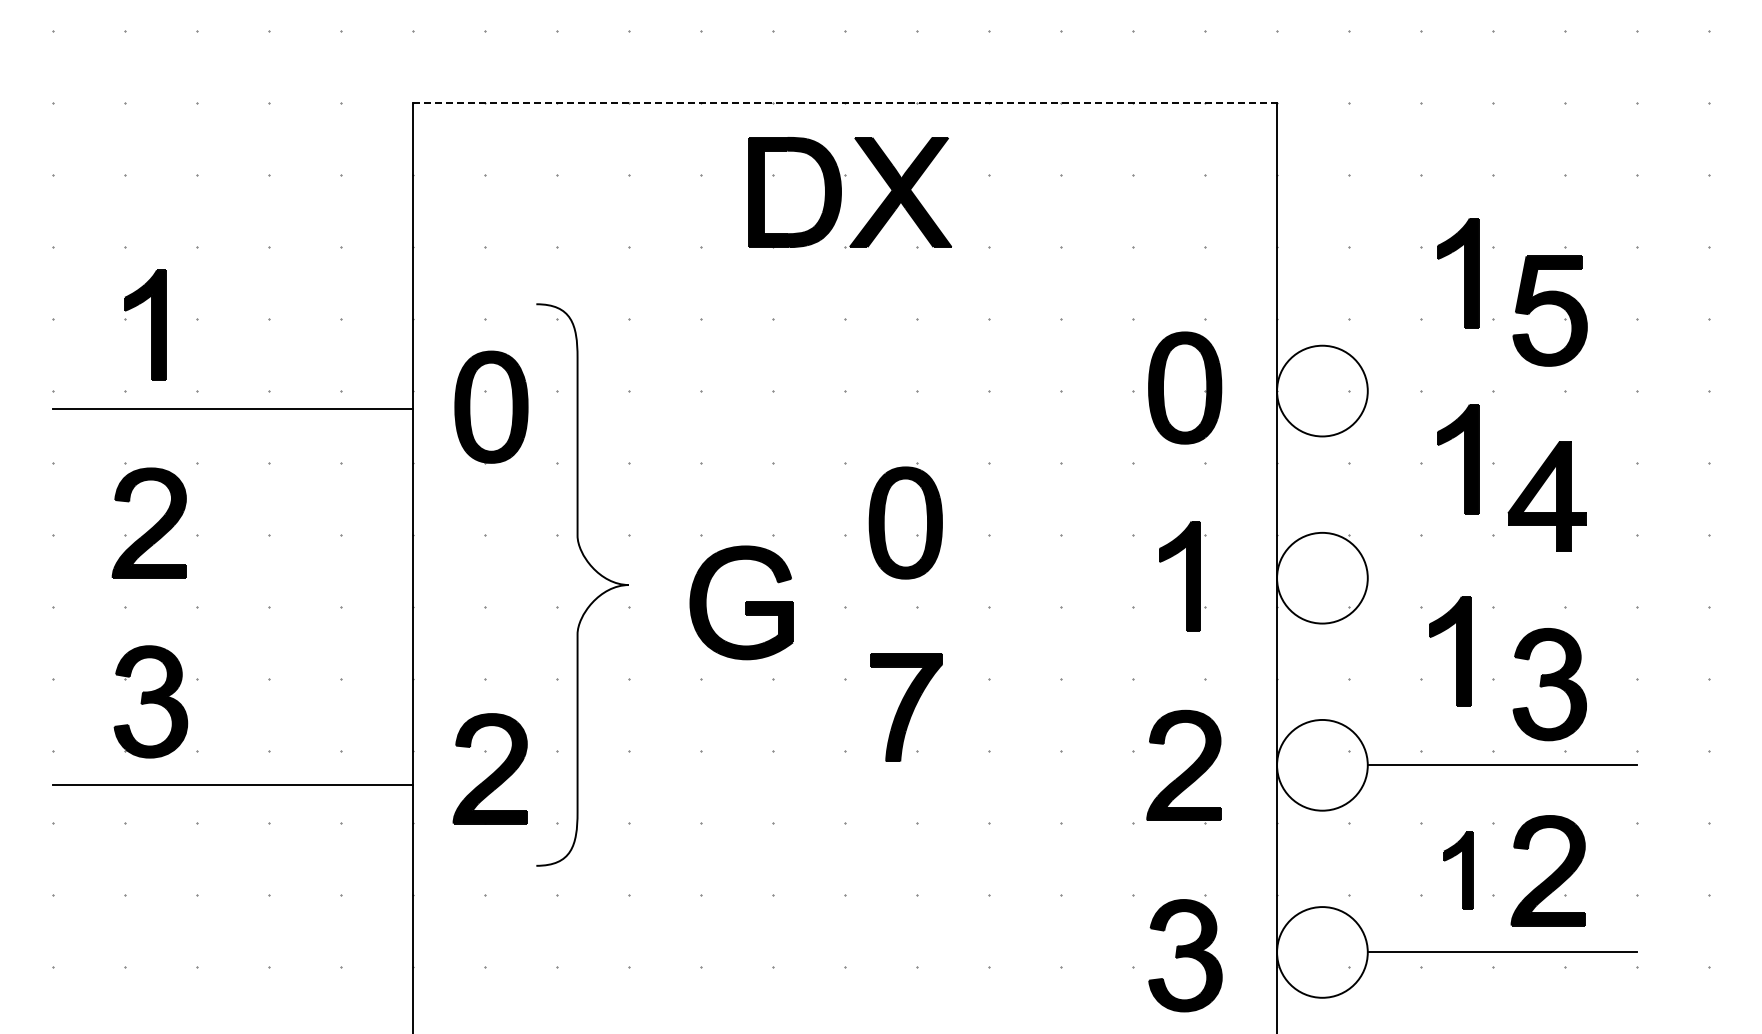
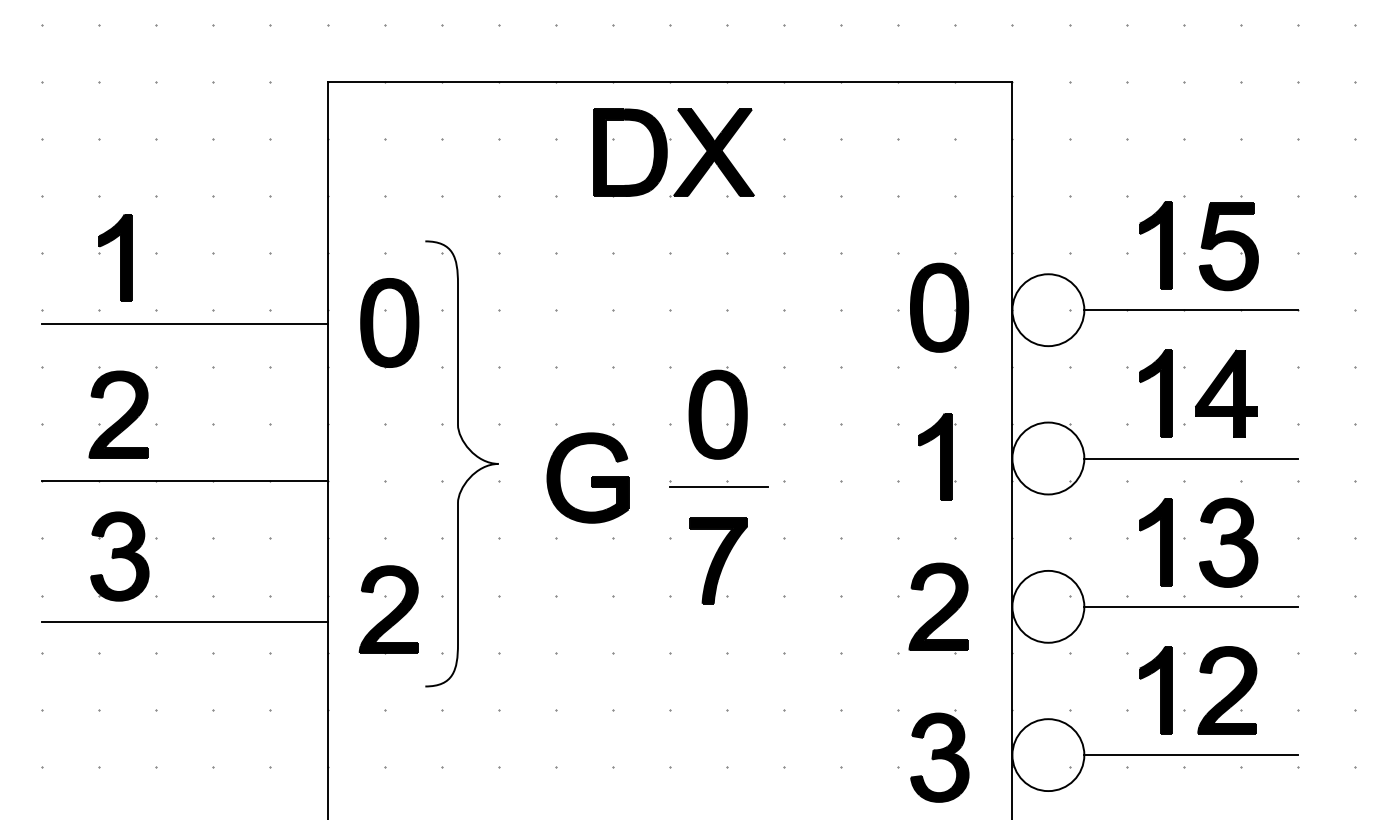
line: (845, 103) -> (670, 82), dashed -> solid
part: (1458, 273) -> (1156, 245), moved
line: (1502, 391) -> (1191, 310), added
part: (1458, 459) -> (1156, 393), moved
line: (1502, 578) -> (1191, 458), added
line: (232, 607) -> (184, 481), added
line: (906, 614) -> (718, 487), added
part: (1450, 651) -> (1156, 541), moved
part: (1458, 870) -> (1156, 690), size x1.43

